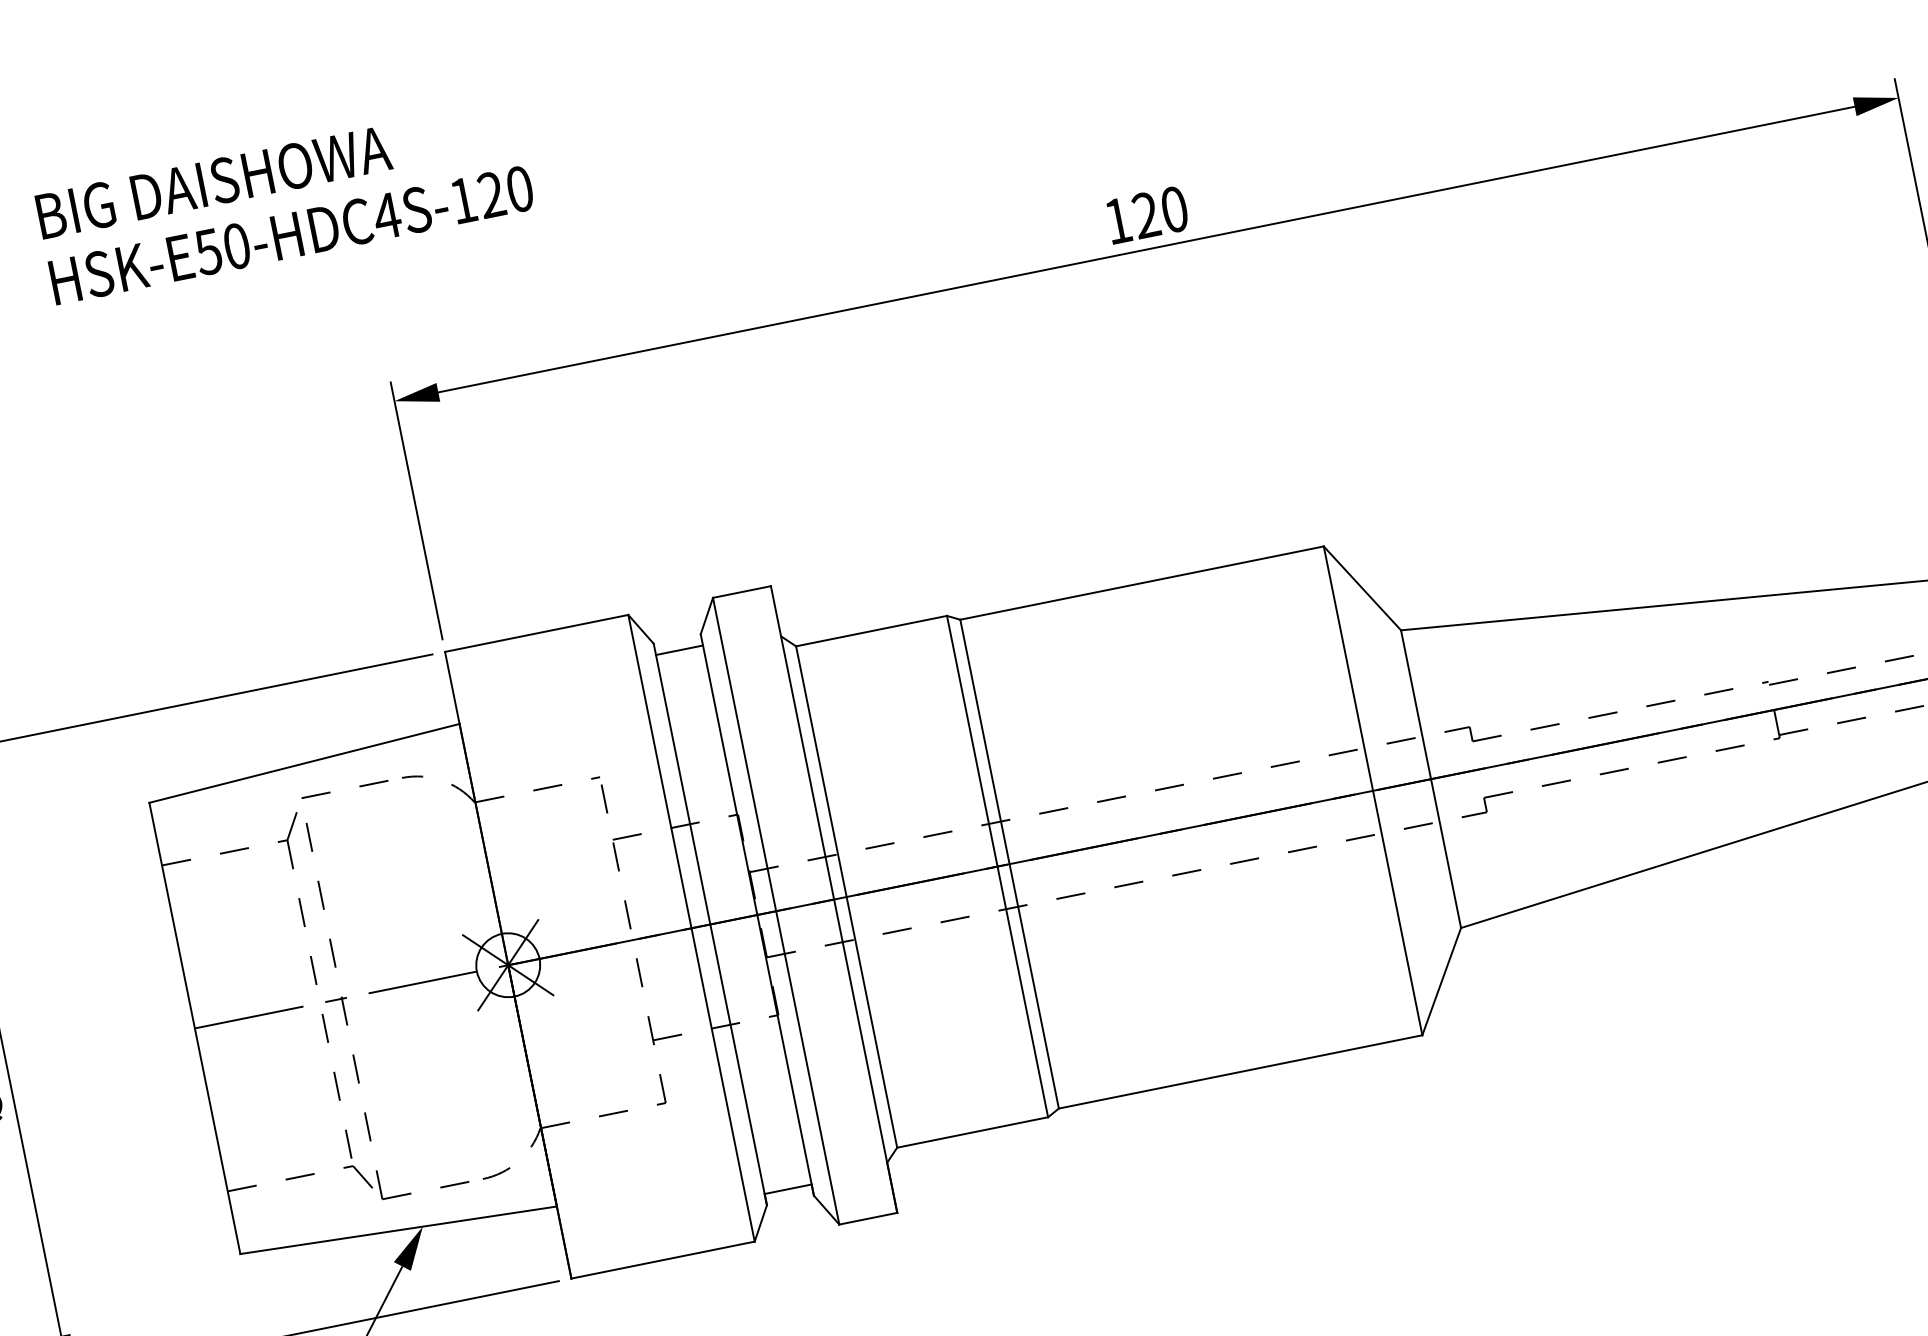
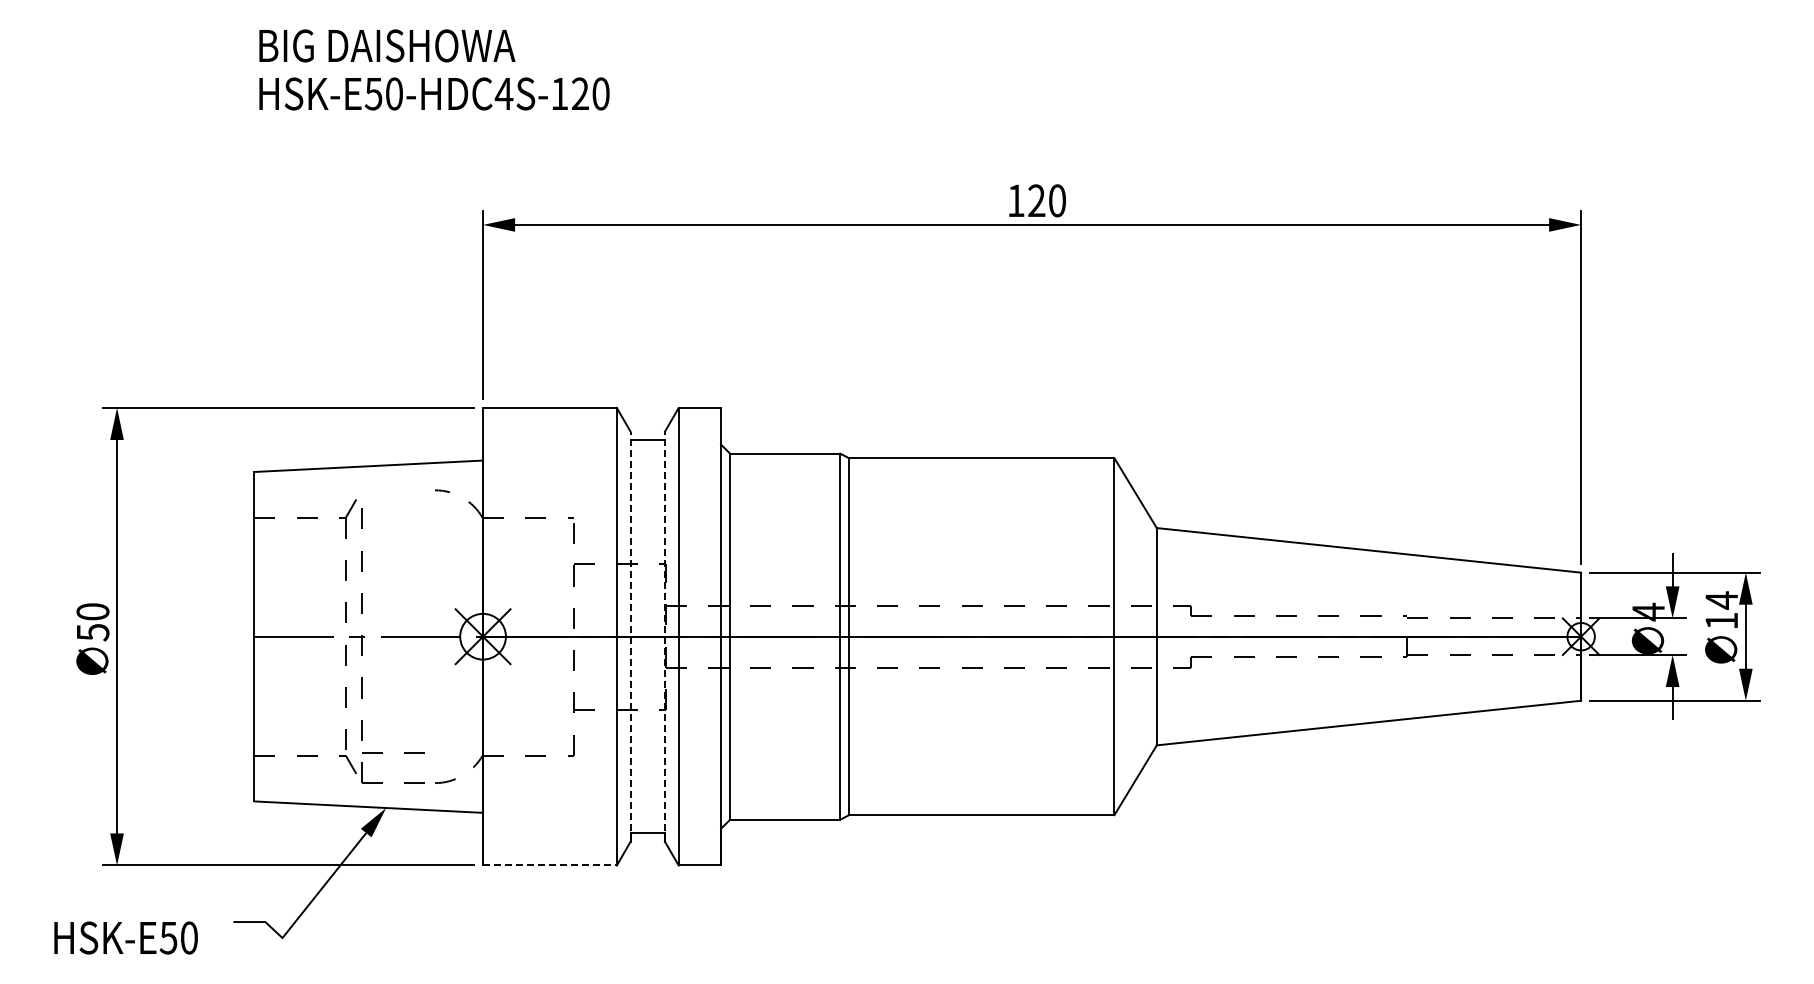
line: (329, 791) -> (382, 752), moved
line: (756, 914) -> (664, 636), solid -> dashed
line: (710, 924) -> (630, 636), solid -> dashed
line: (662, 1260) -> (549, 865), solid -> dashed

